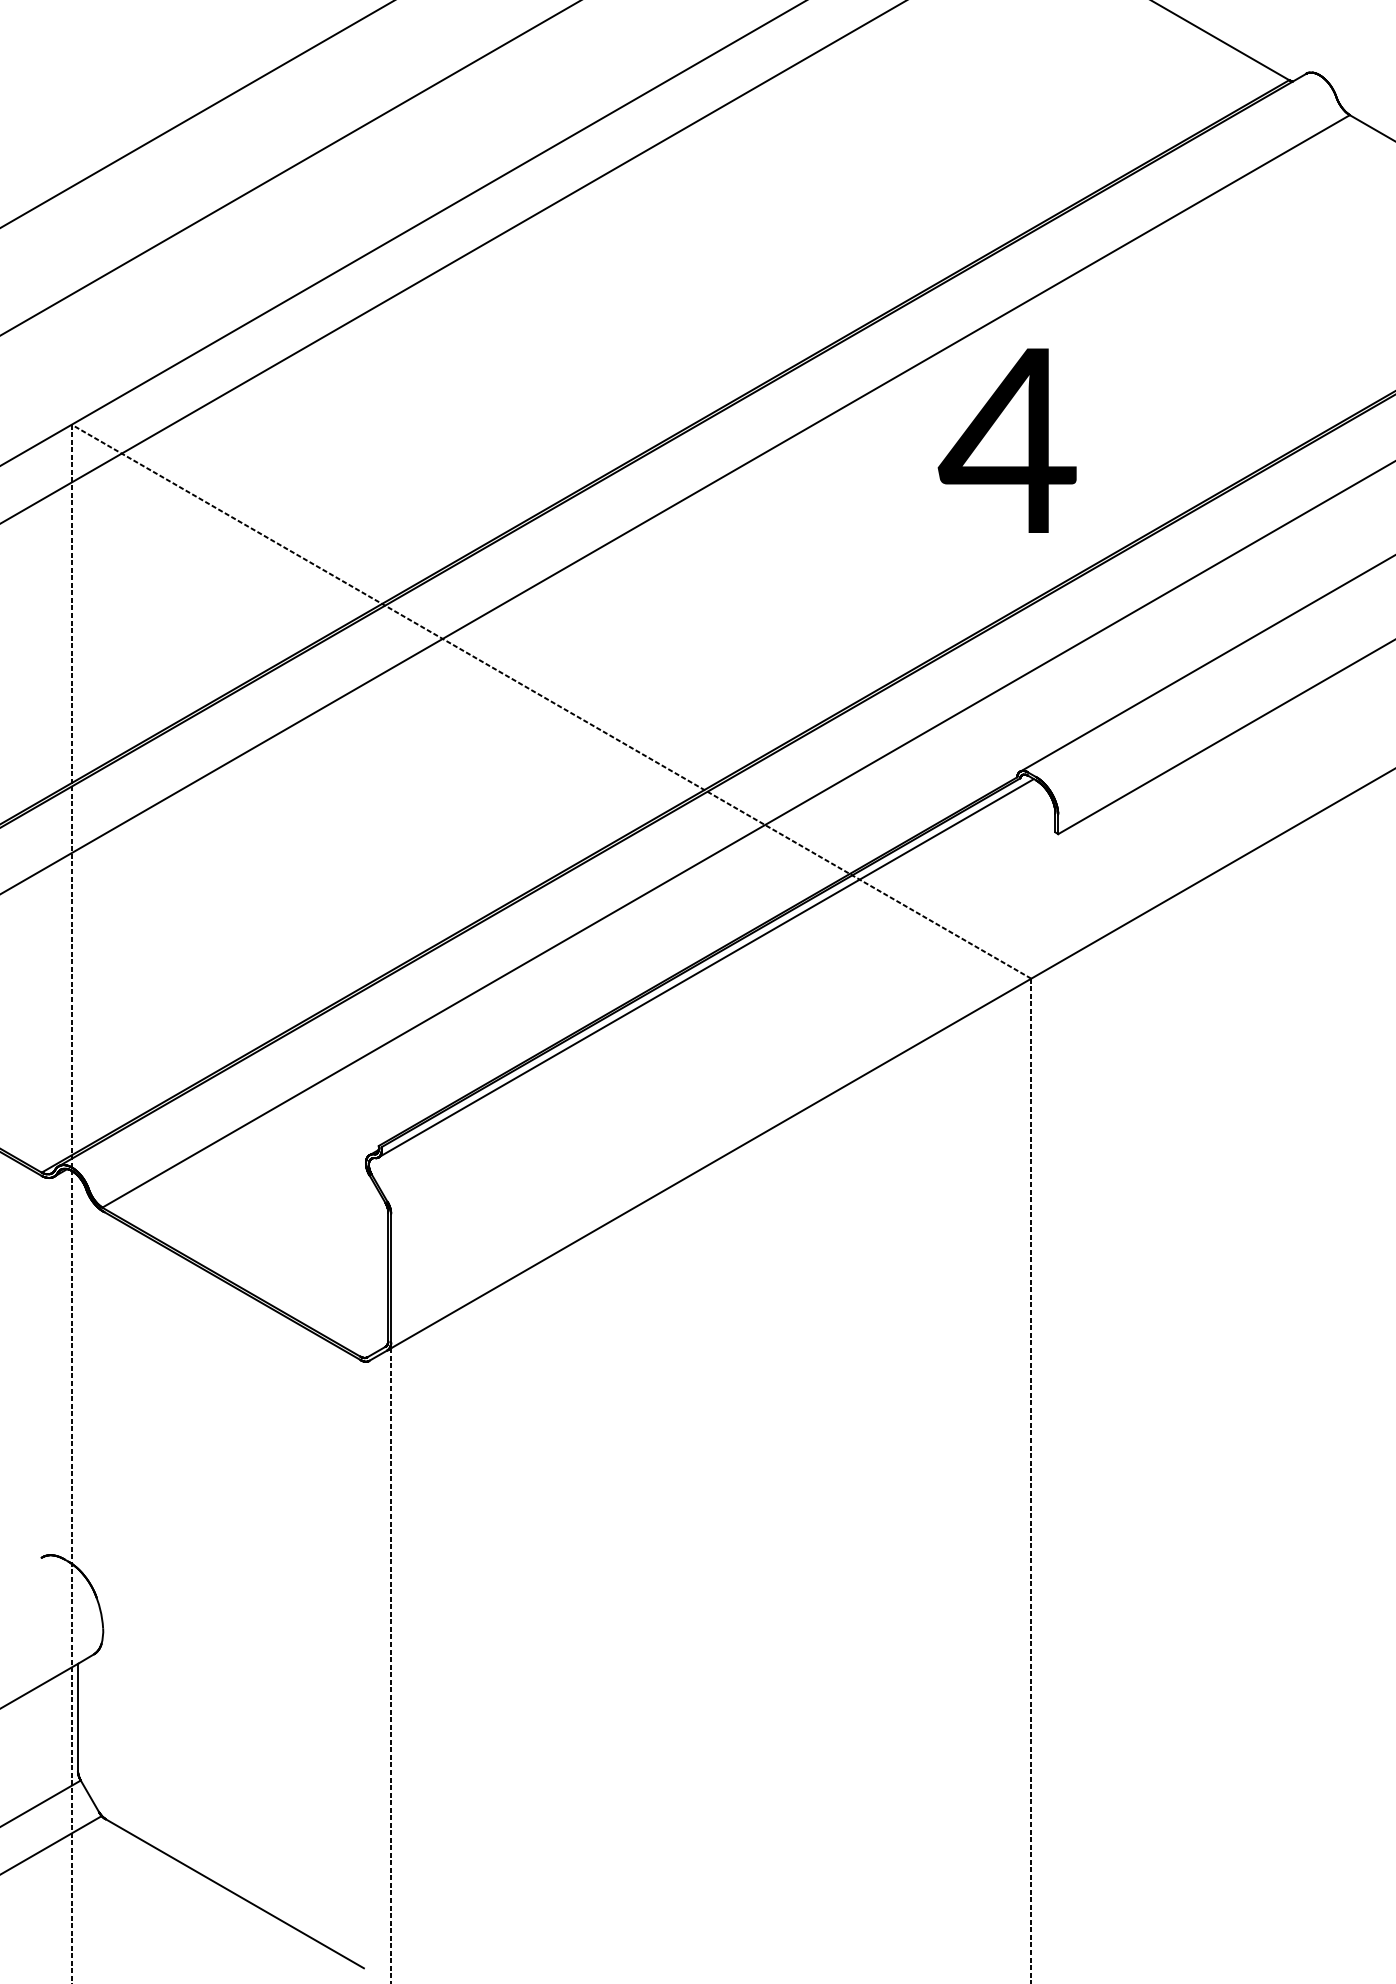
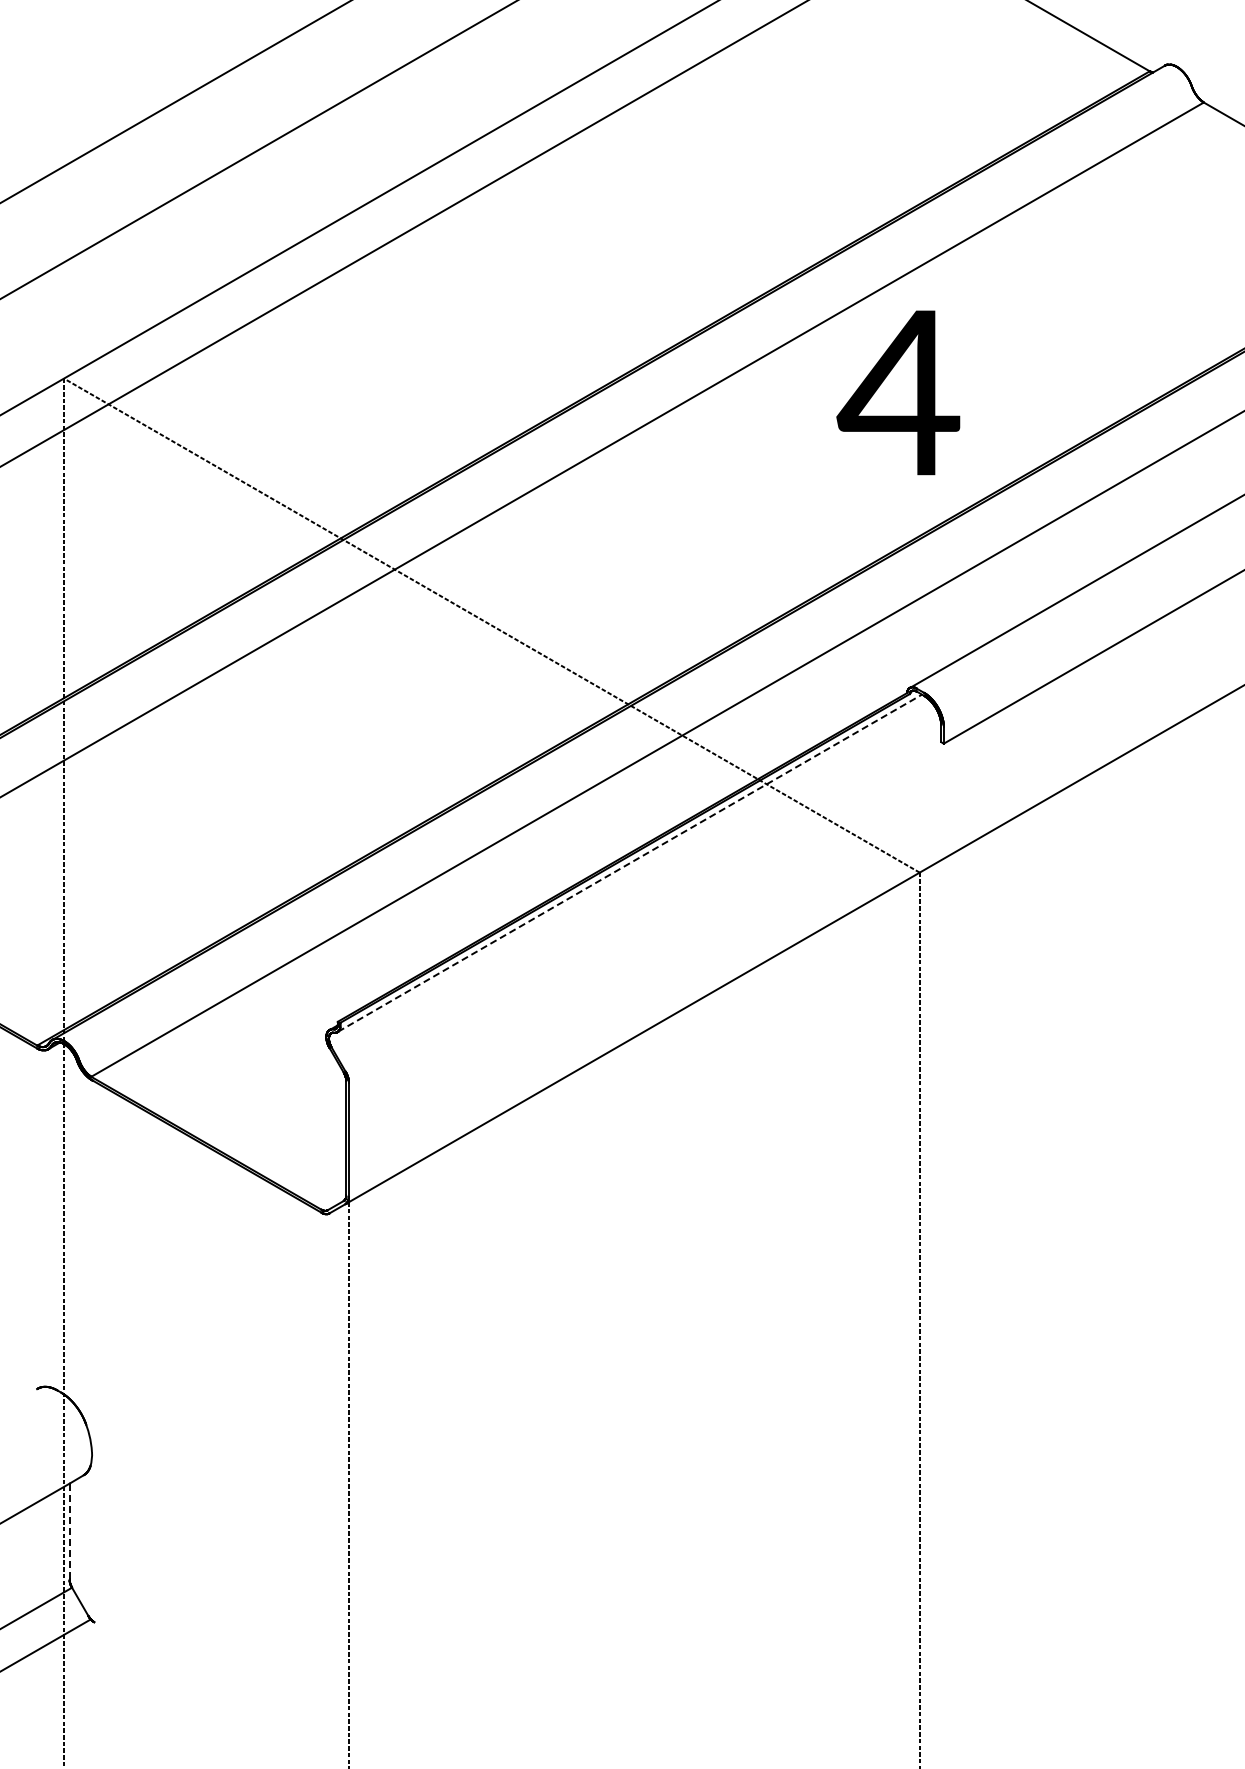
line: (706, 967) -> (630, 862), solid -> dashed
line: (77, 1717) -> (69, 1531), solid -> dashed
line: (234, 1893) -> (209, 1688), removed

